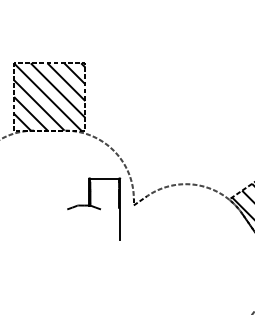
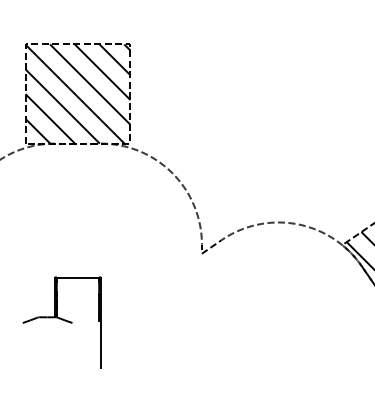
part: (94, 208) -> (62, 321), moved

